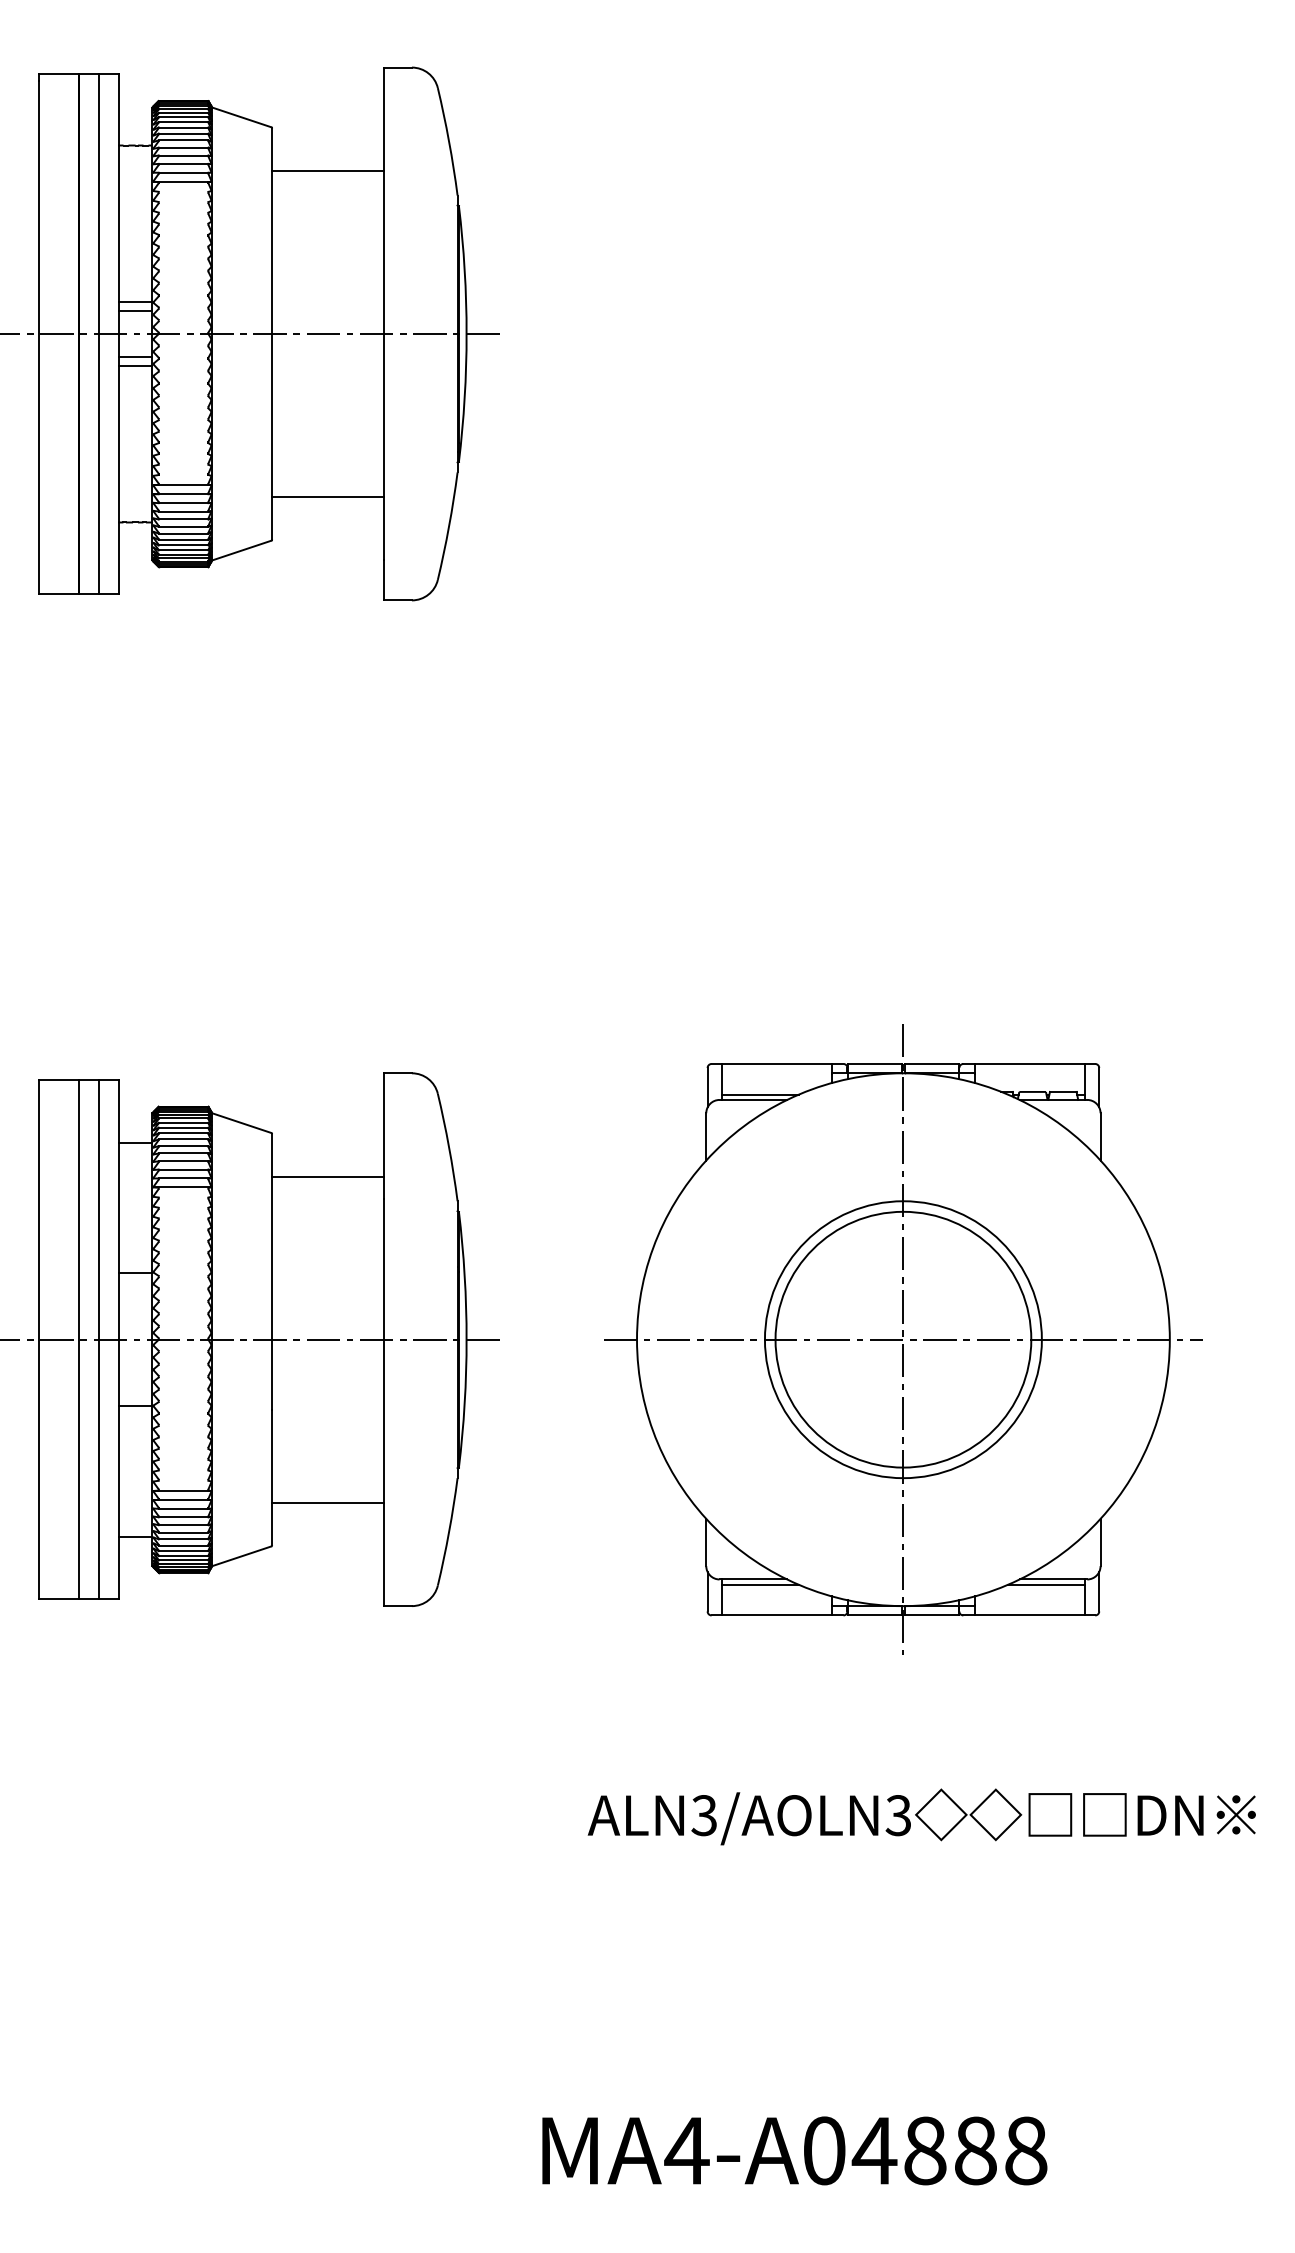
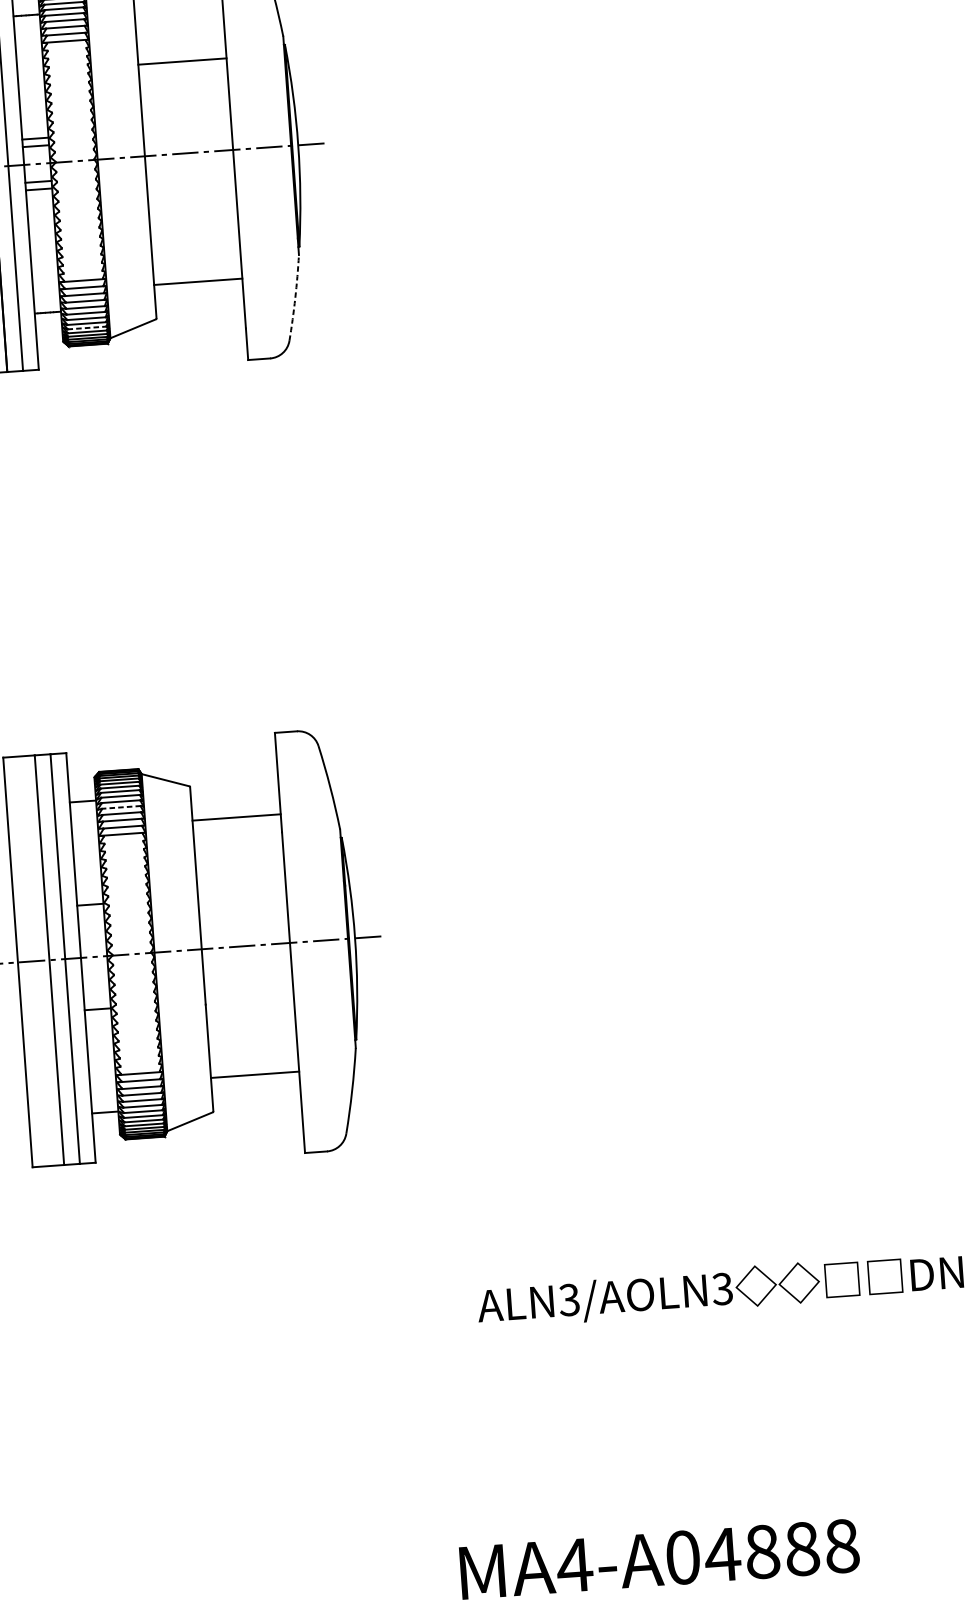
line: (328, 170) -> (182, 61), moved
arc: (449, 526) -> (295, 298), solid -> dashed
line: (183, 545) -> (86, 328), solid -> dashed
line: (183, 1153) -> (121, 807), solid -> dashed
part: (903, 1339) -> (699, 913), removed

